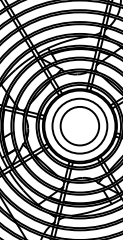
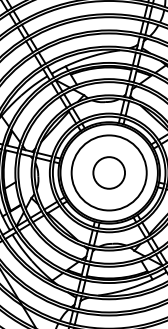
circle: (79, 125) -> (108, 172), size x0.6

